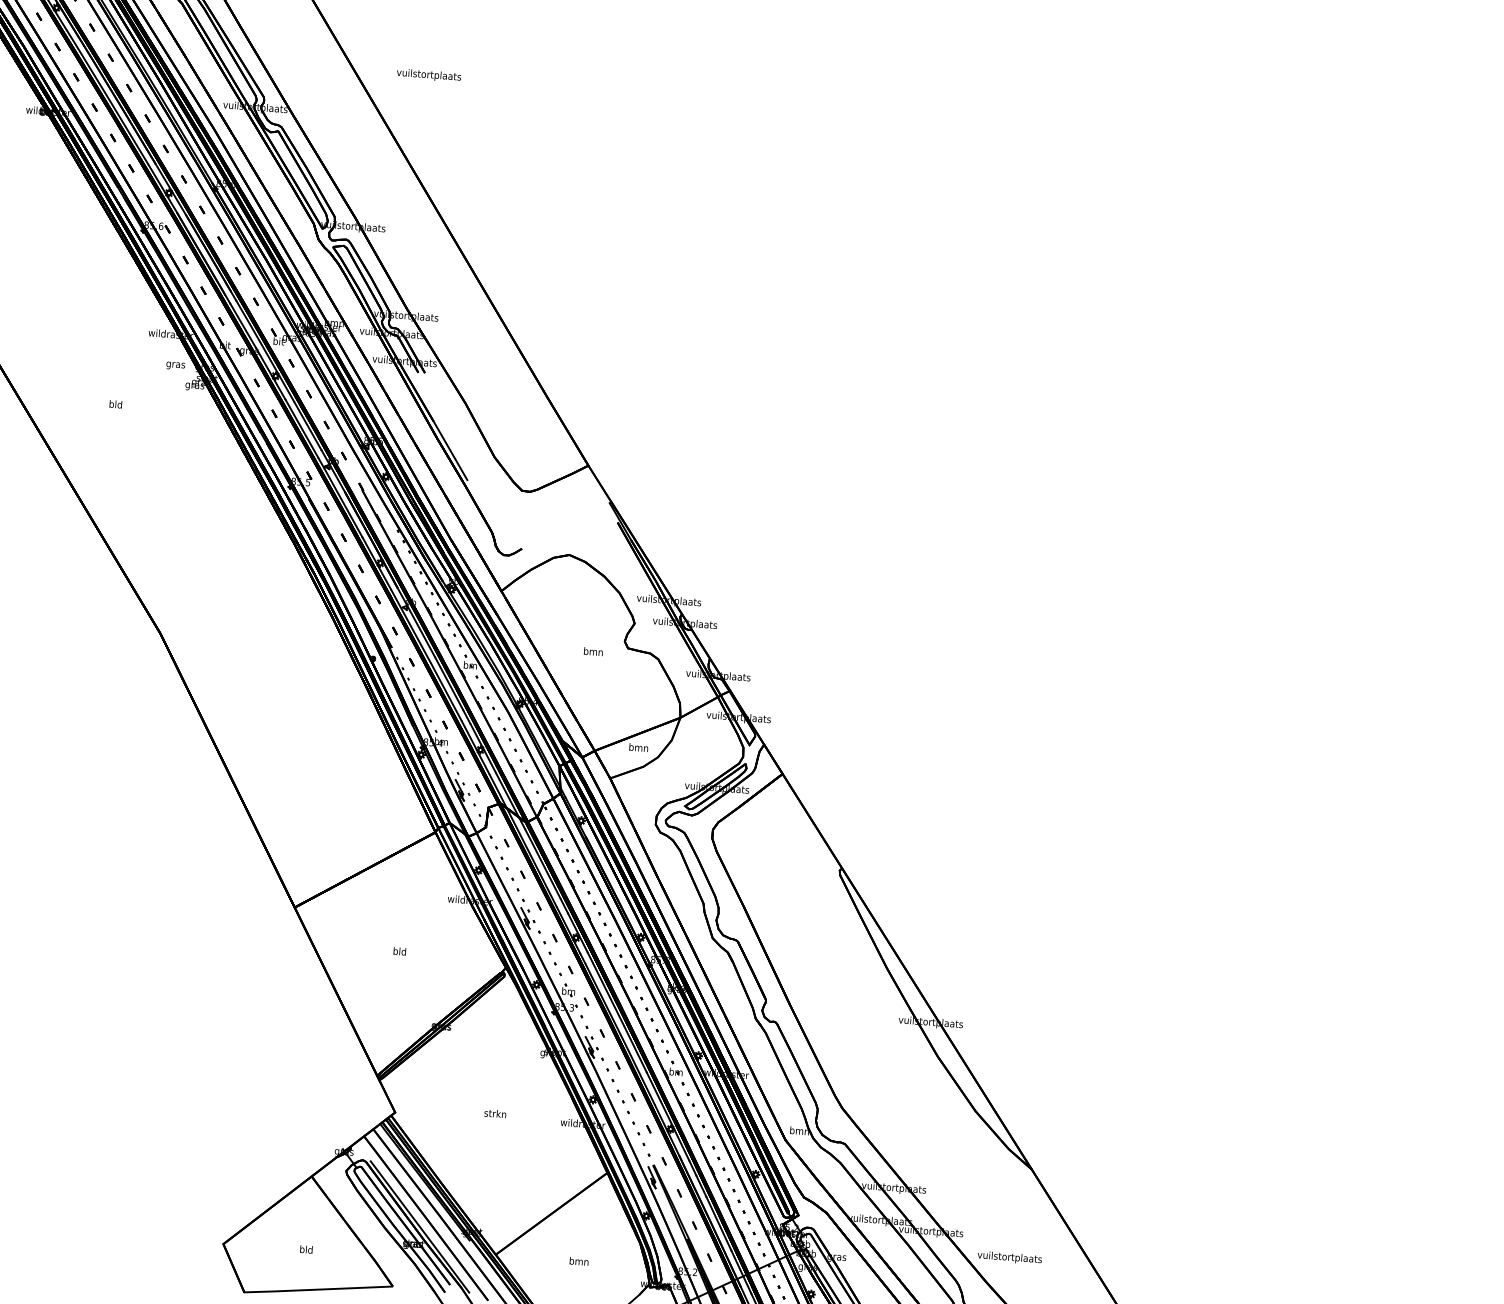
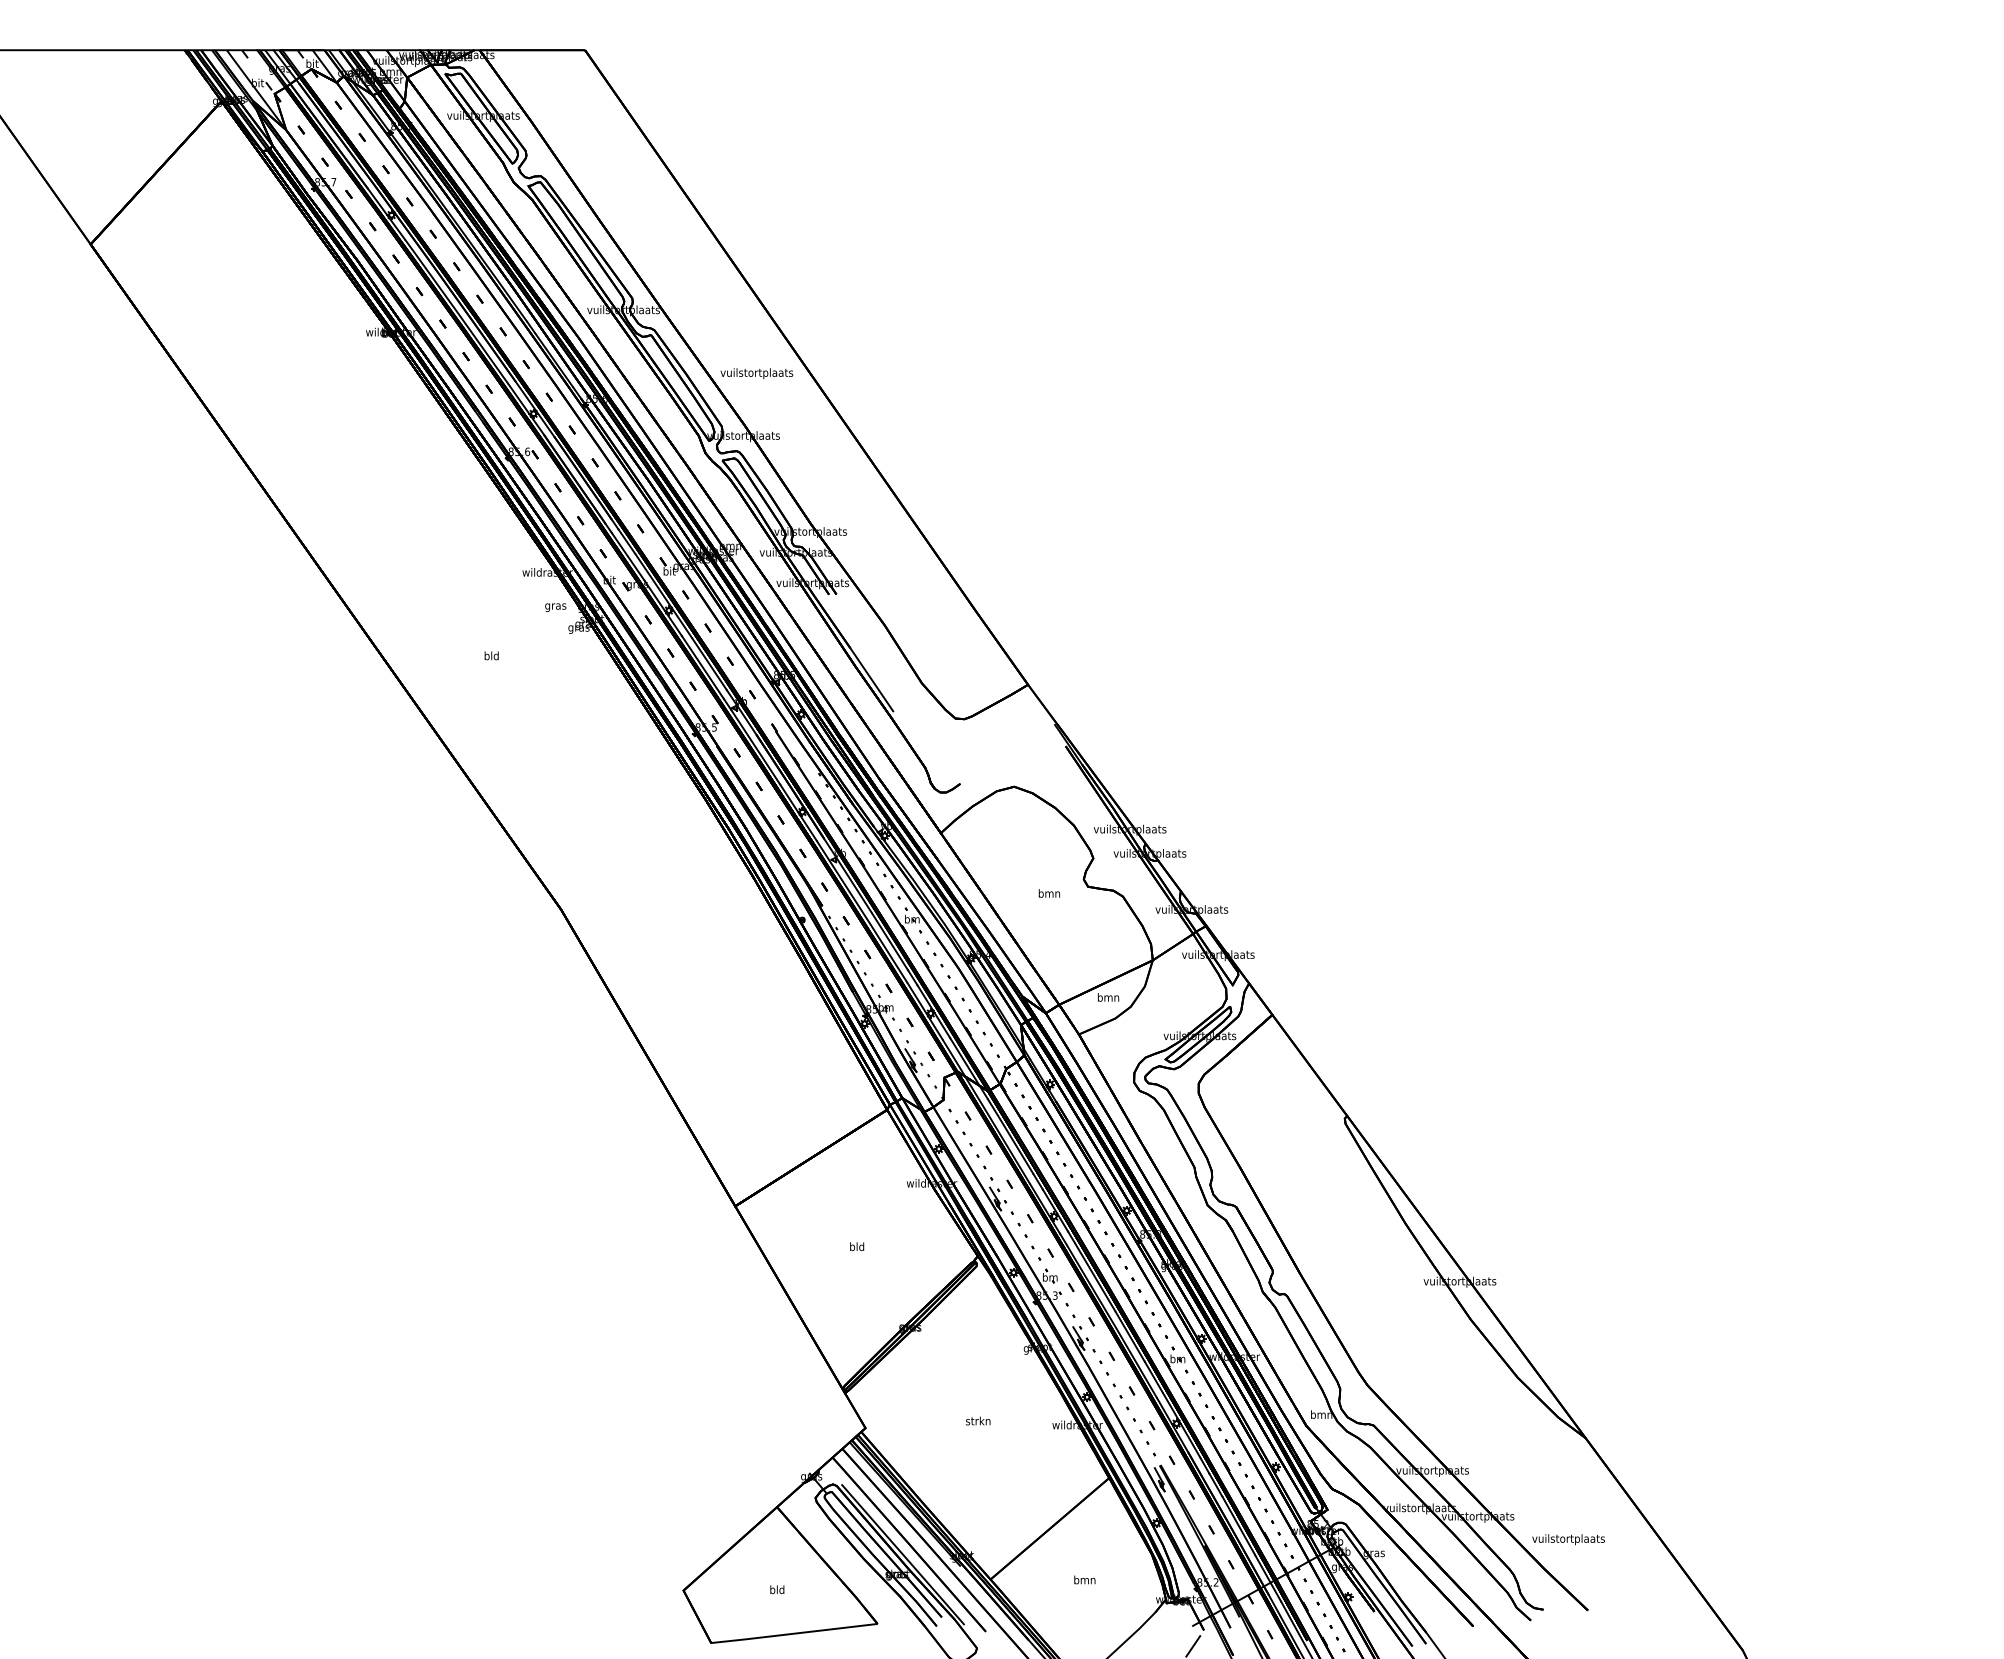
text: (428, 75) -> (756, 373), moved

